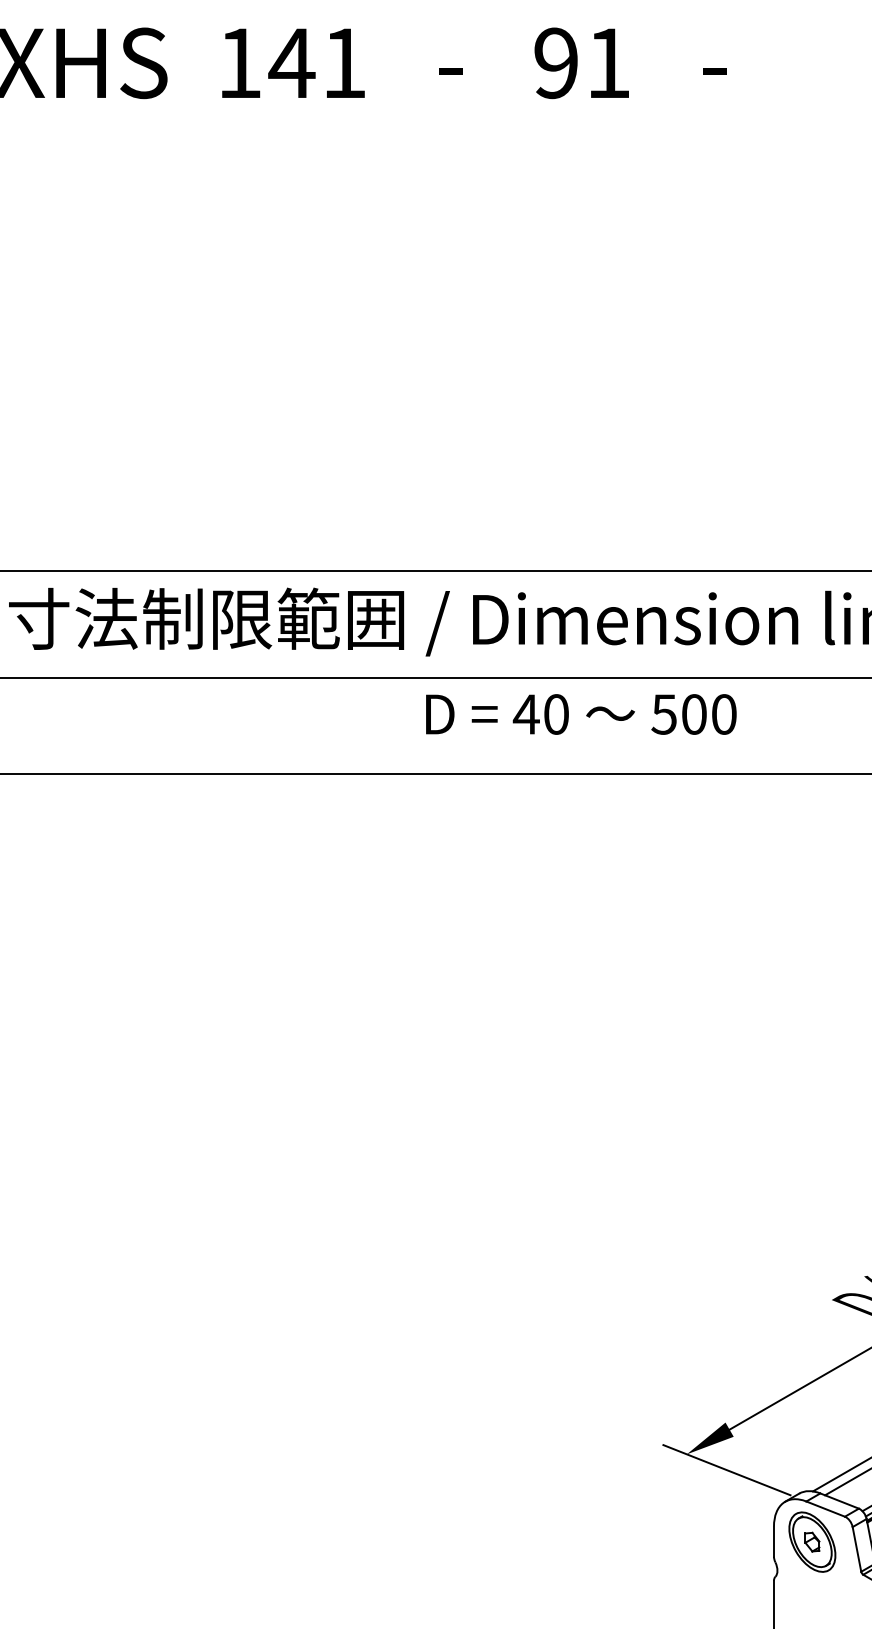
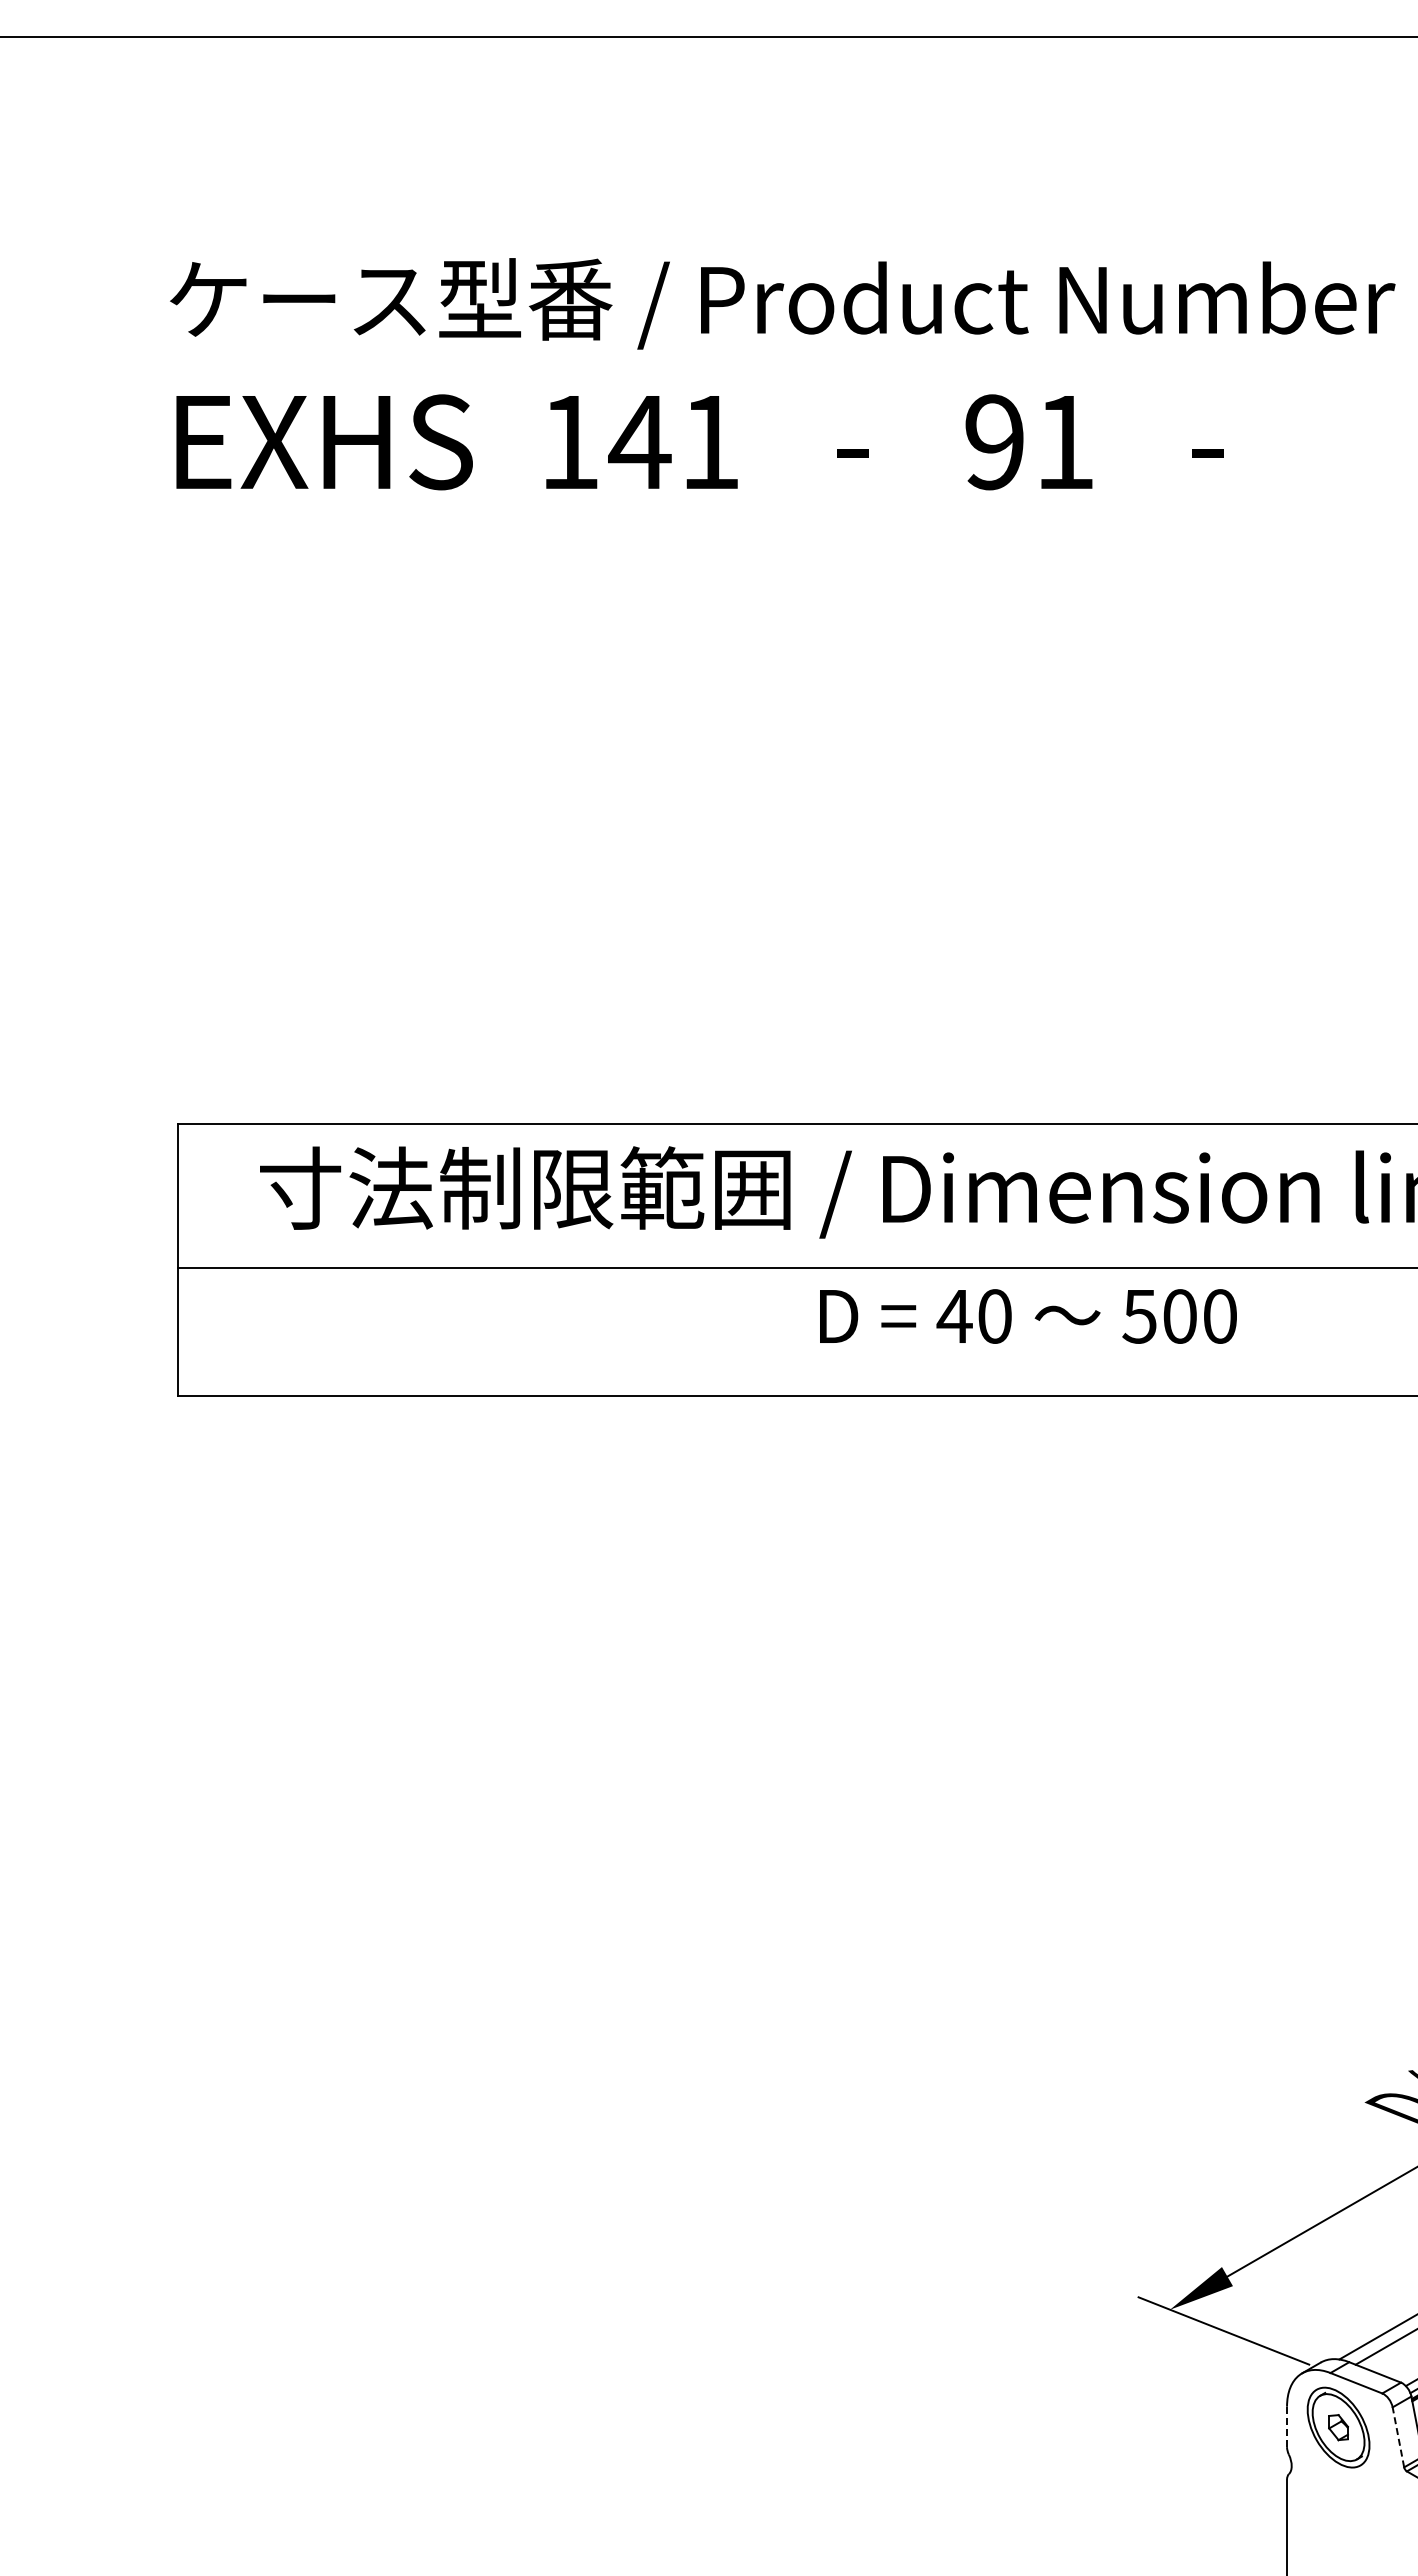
line: (774, 1542) -> (1287, 2427), solid -> dashed
line: (857, 1549) -> (1398, 2437), solid -> dashed

